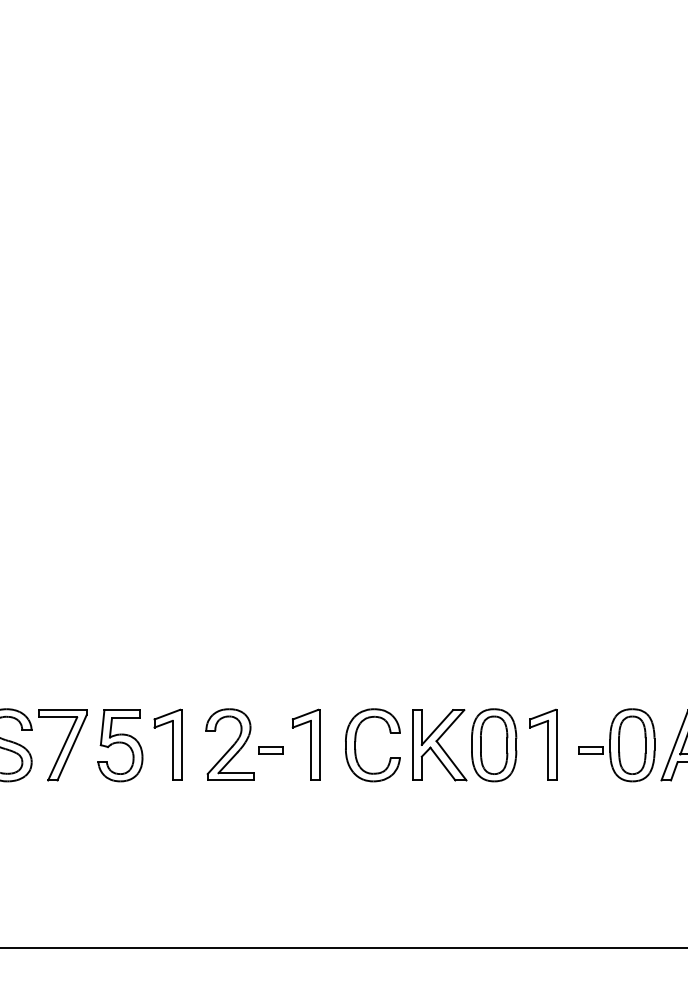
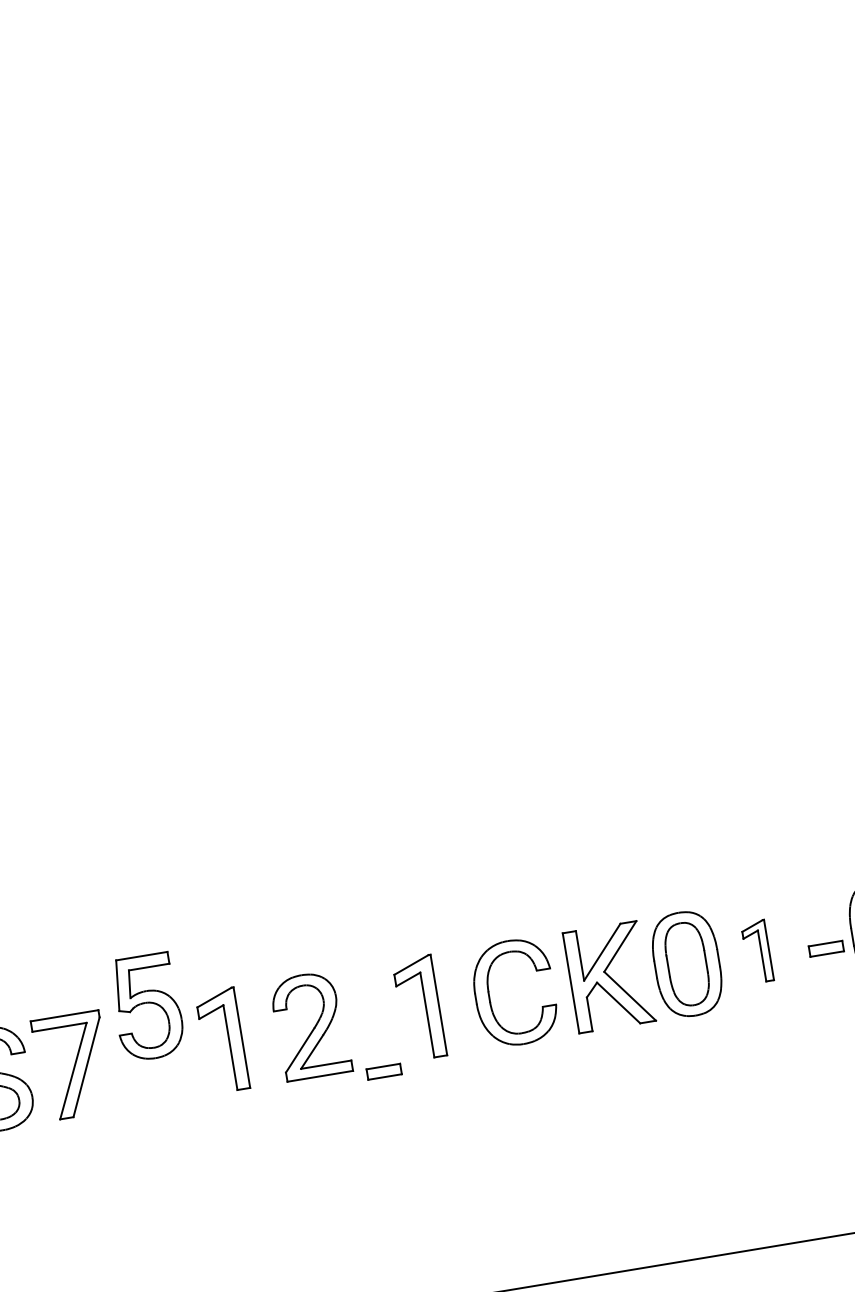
part: (543, 744) -> (757, 951), size x0.6
part: (120, 745) -> (147, 1006), moved
part: (270, 750) -> (383, 1071), moved

